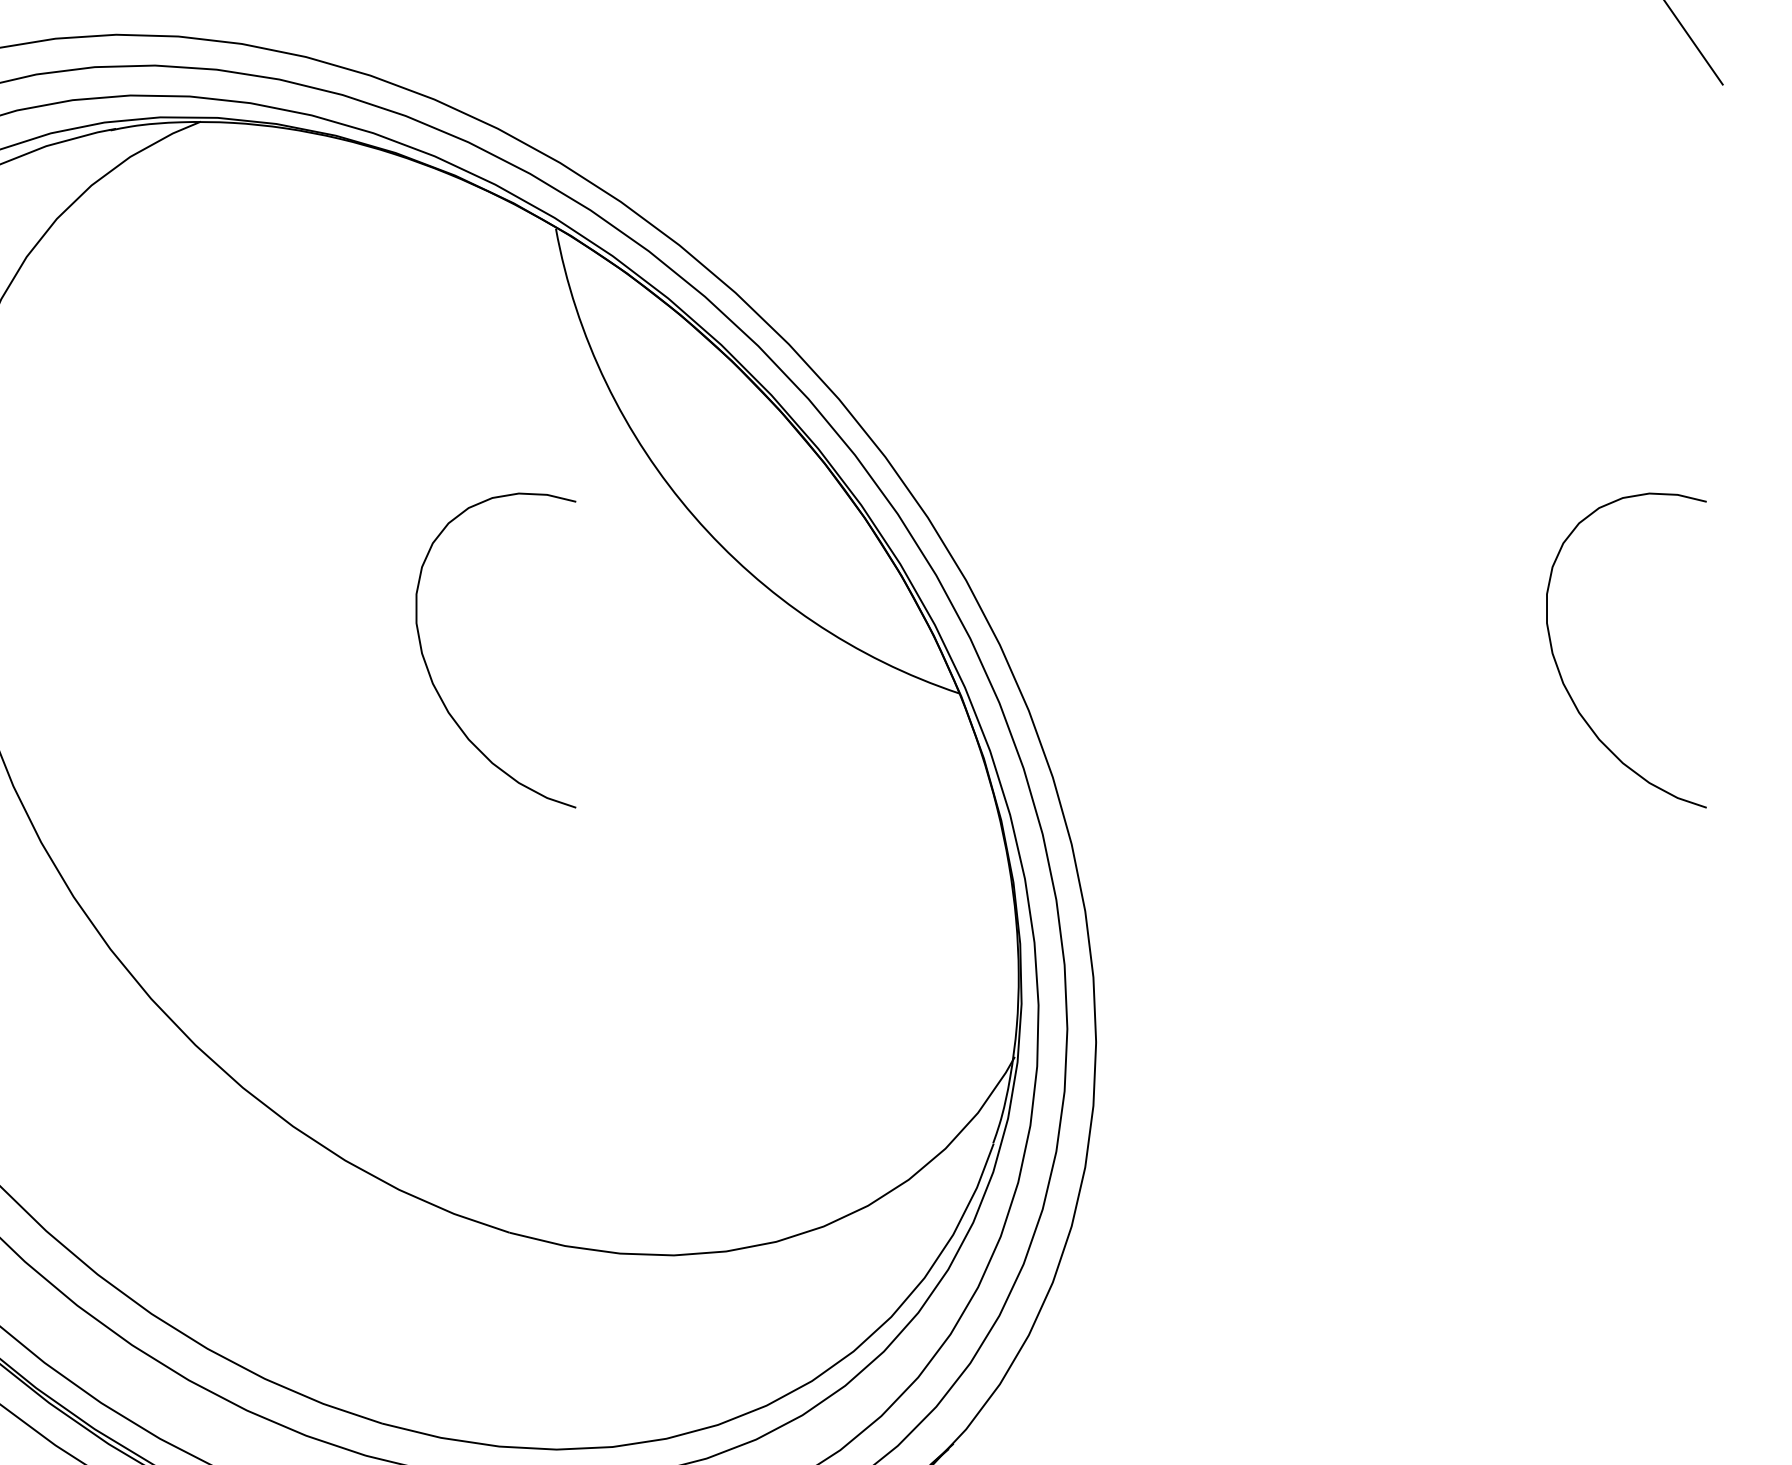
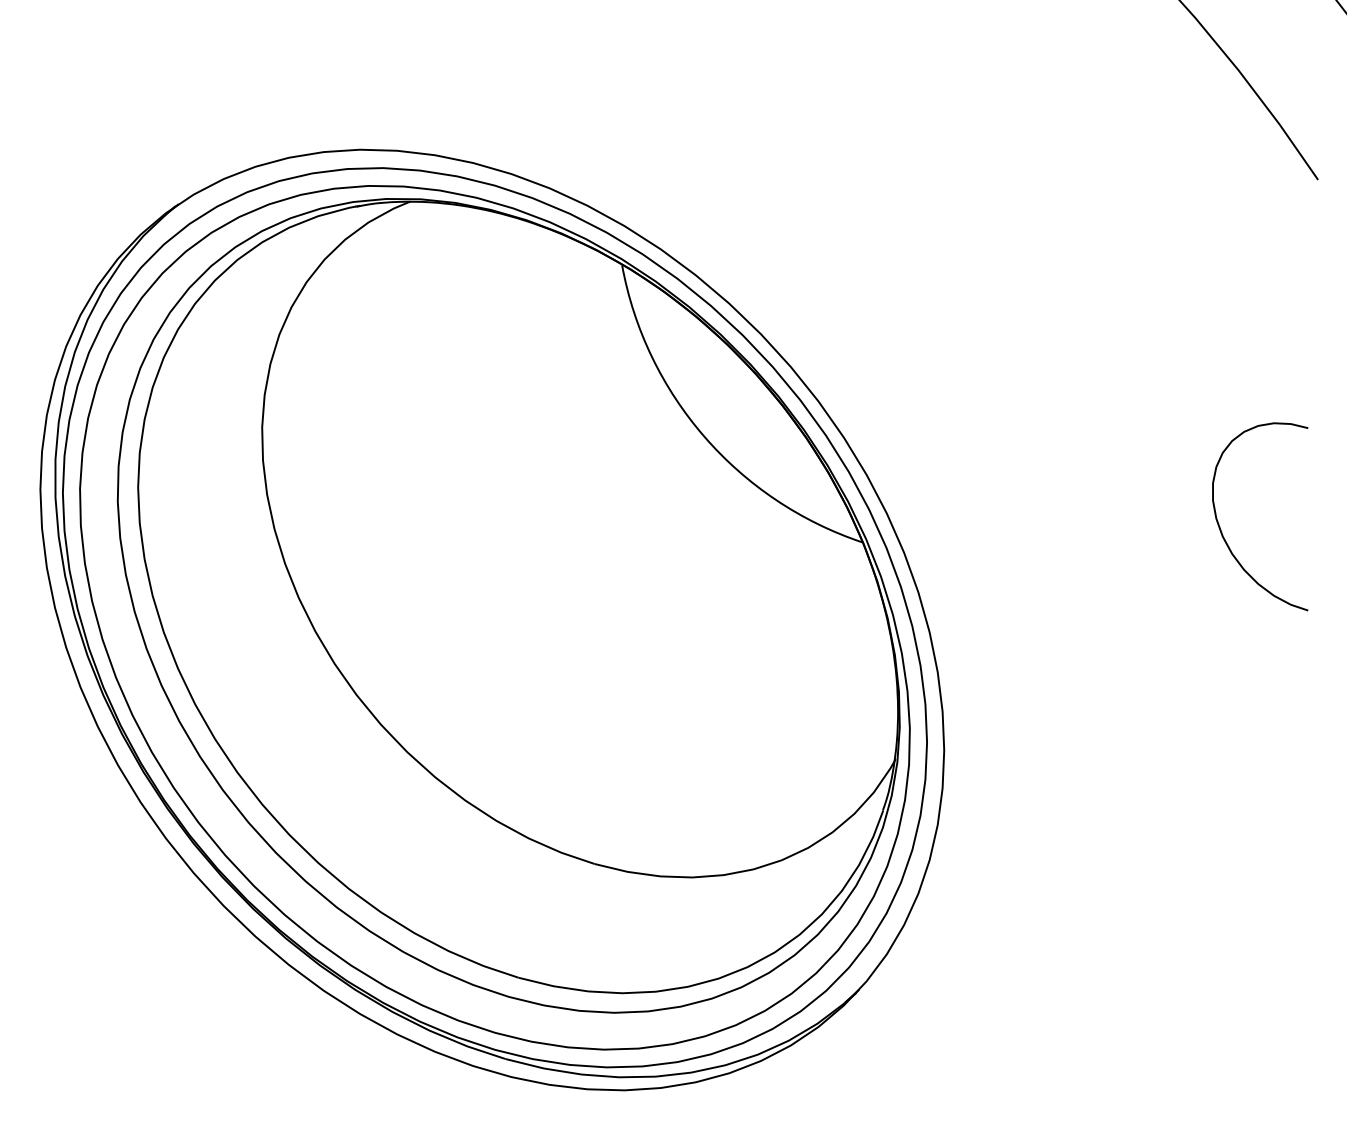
curve: (430, 671) -> (547, 529), removed

